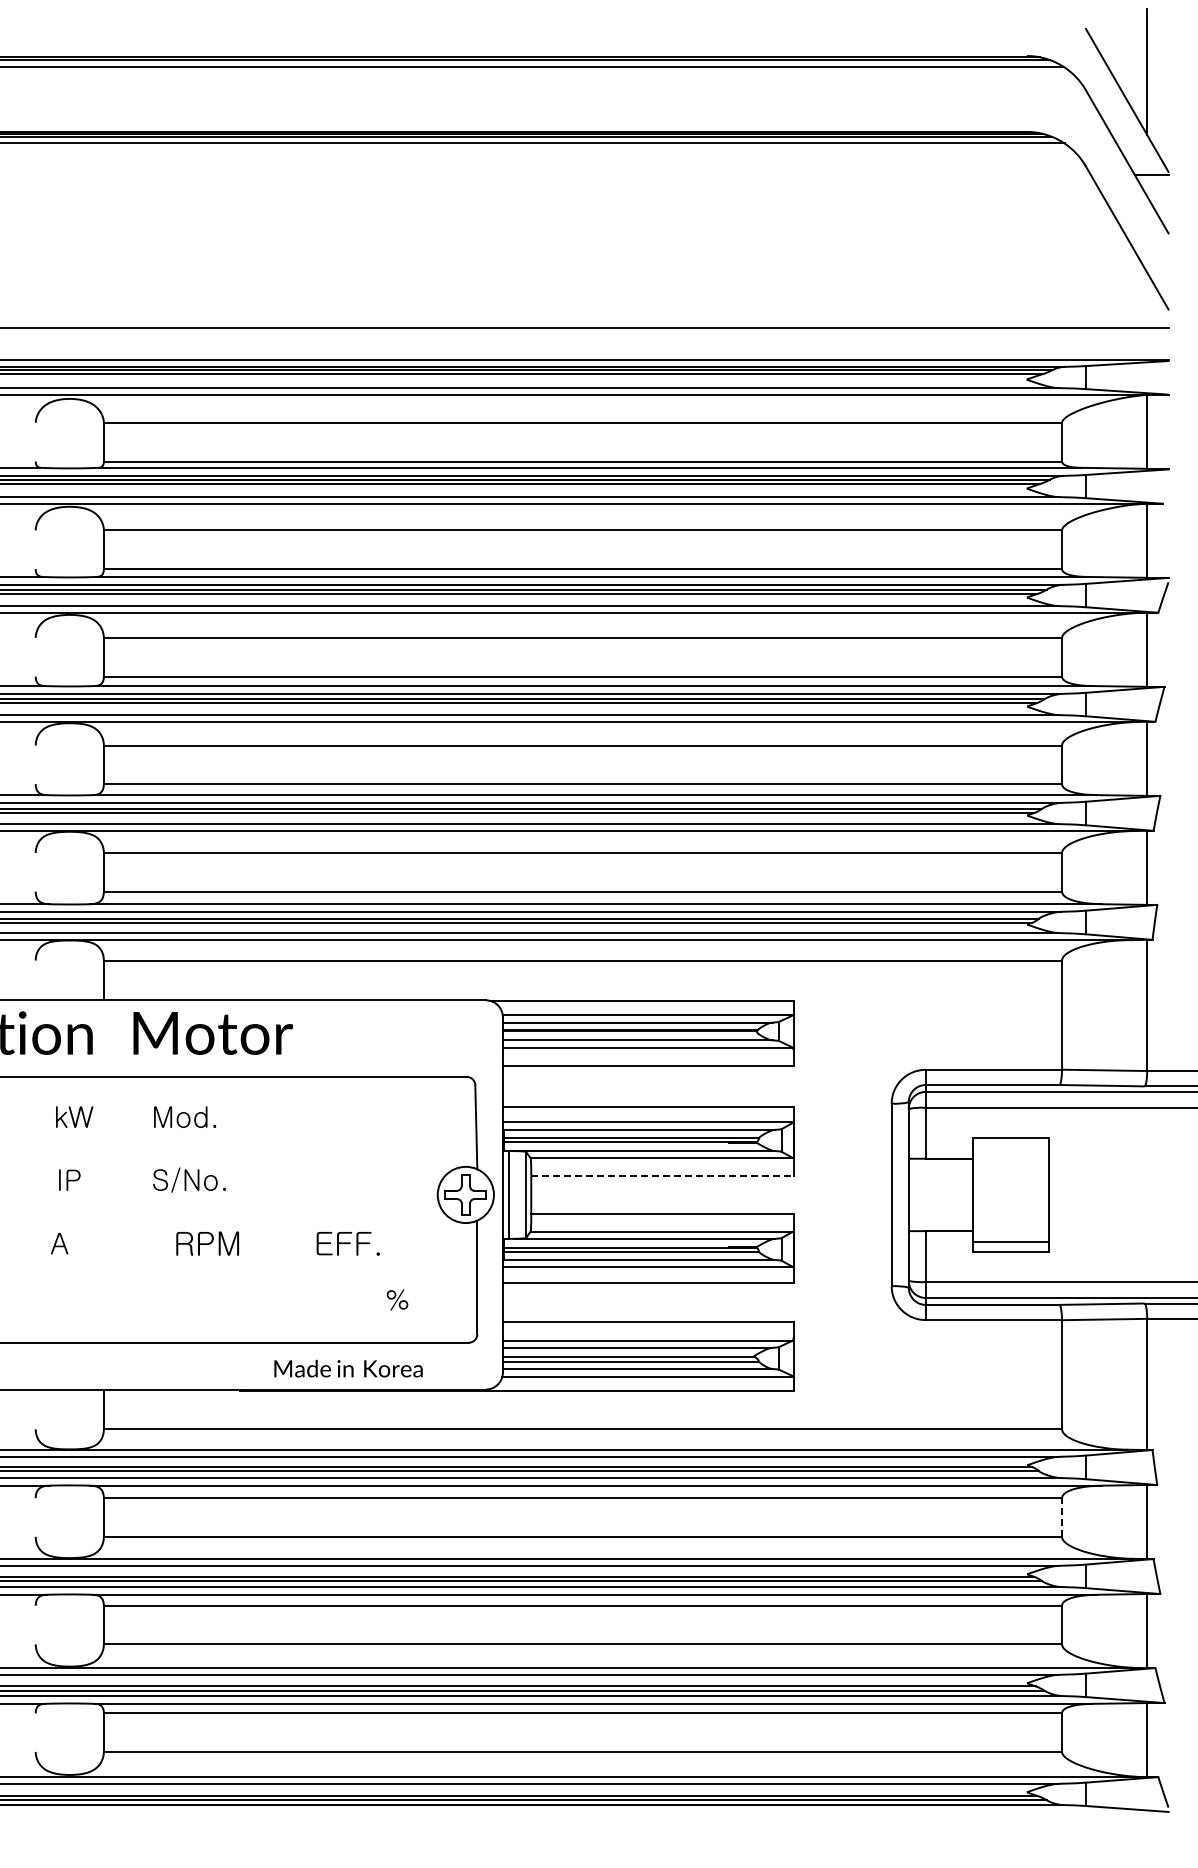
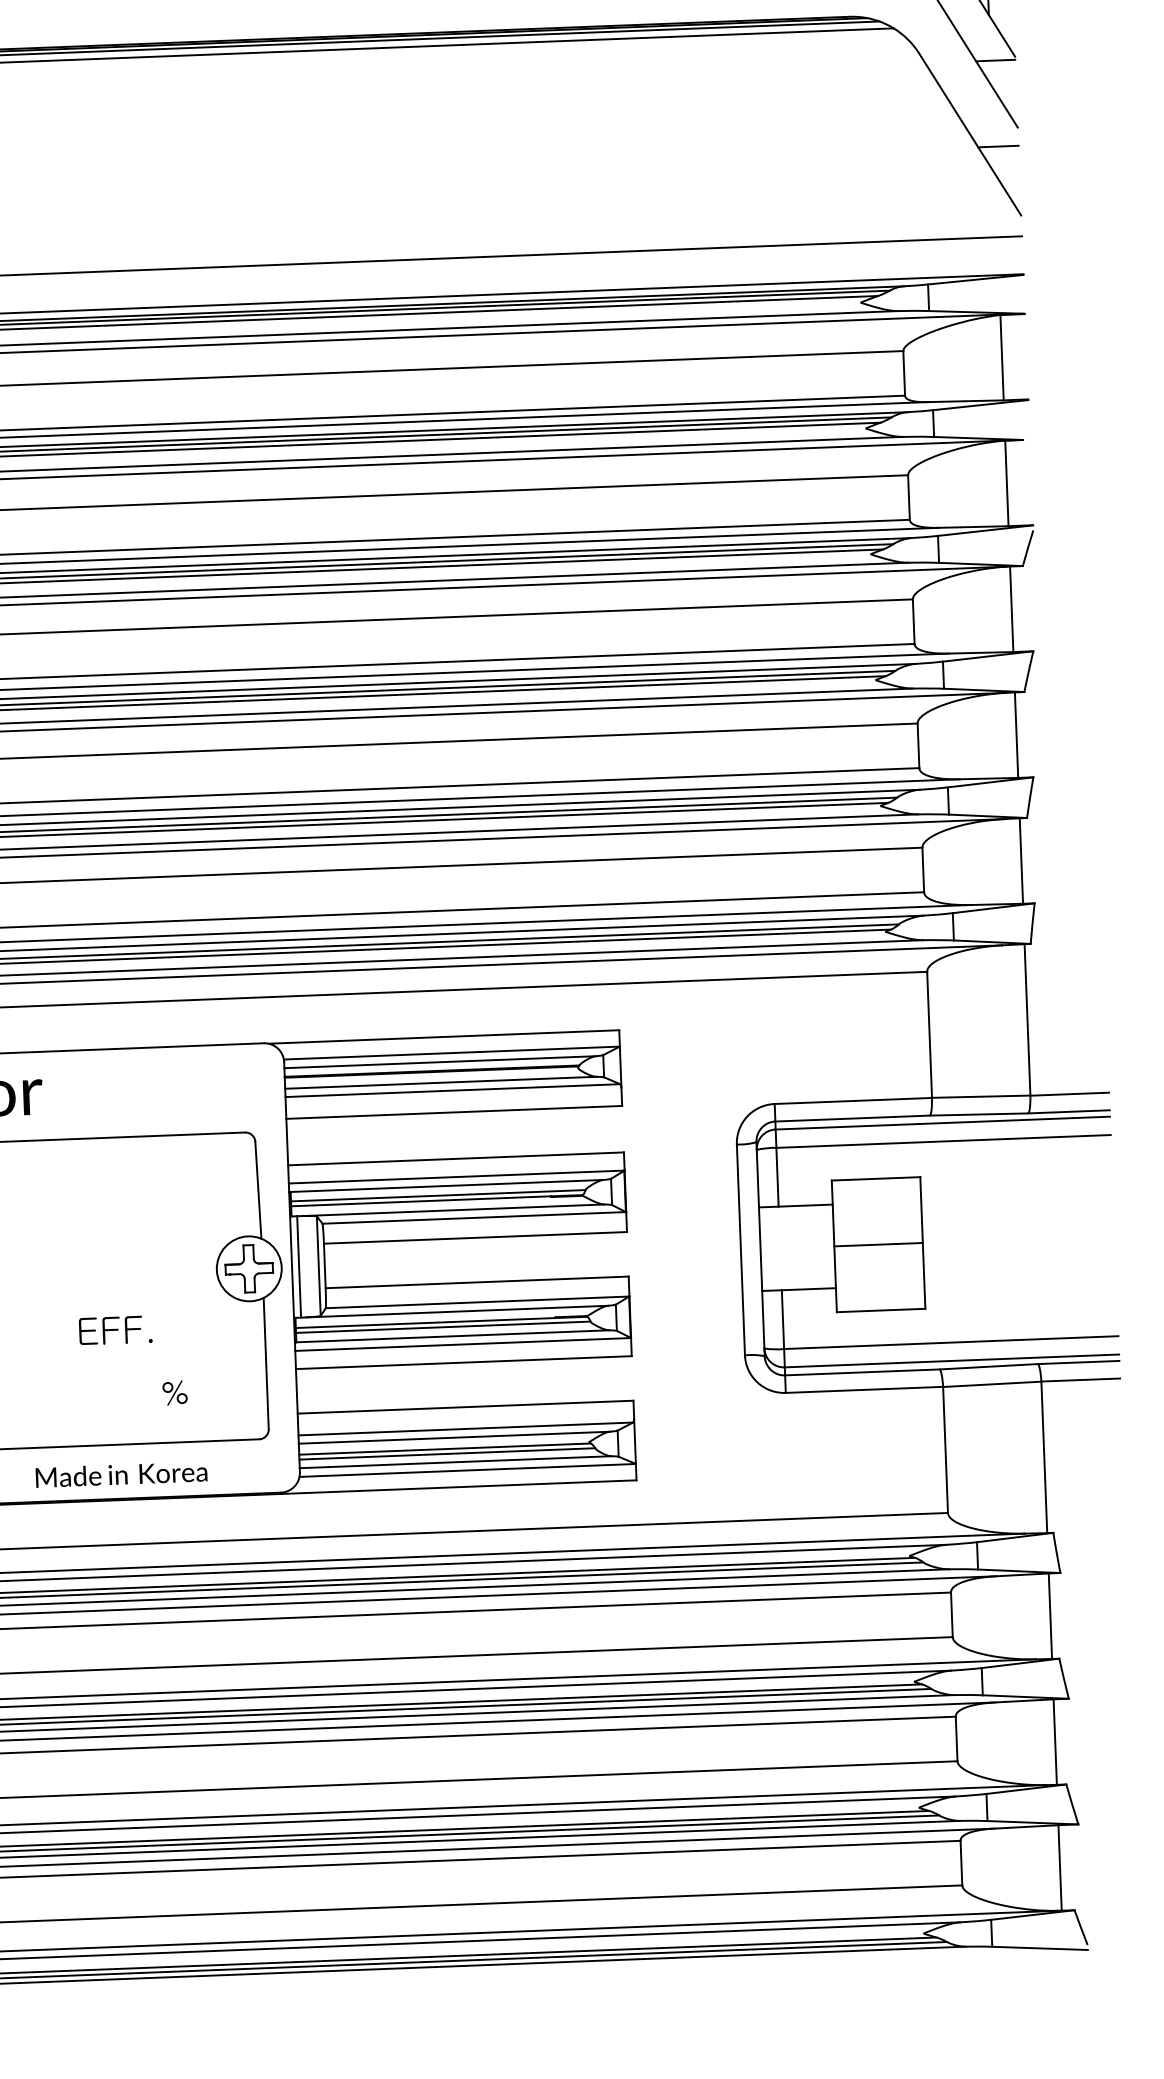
line: (1150, 249) -> (997, 147), added
line: (663, 1175) -> (476, 1237), dashed -> solid
line: (1010, 1241) -> (878, 1244), moved
line: (1062, 1517) -> (952, 1614), dashed -> solid

